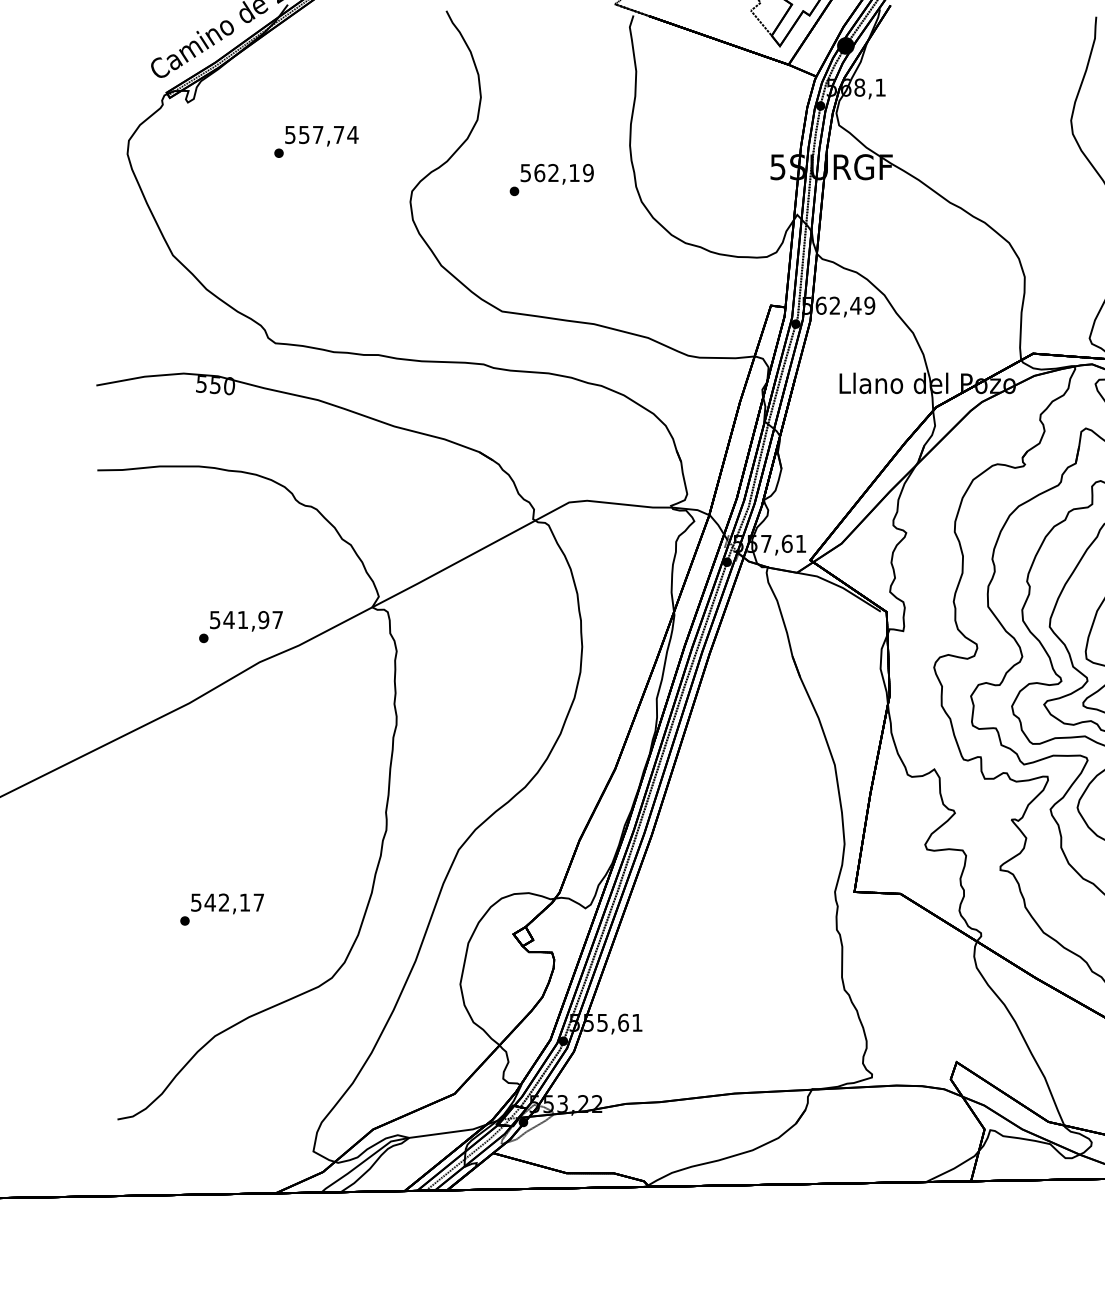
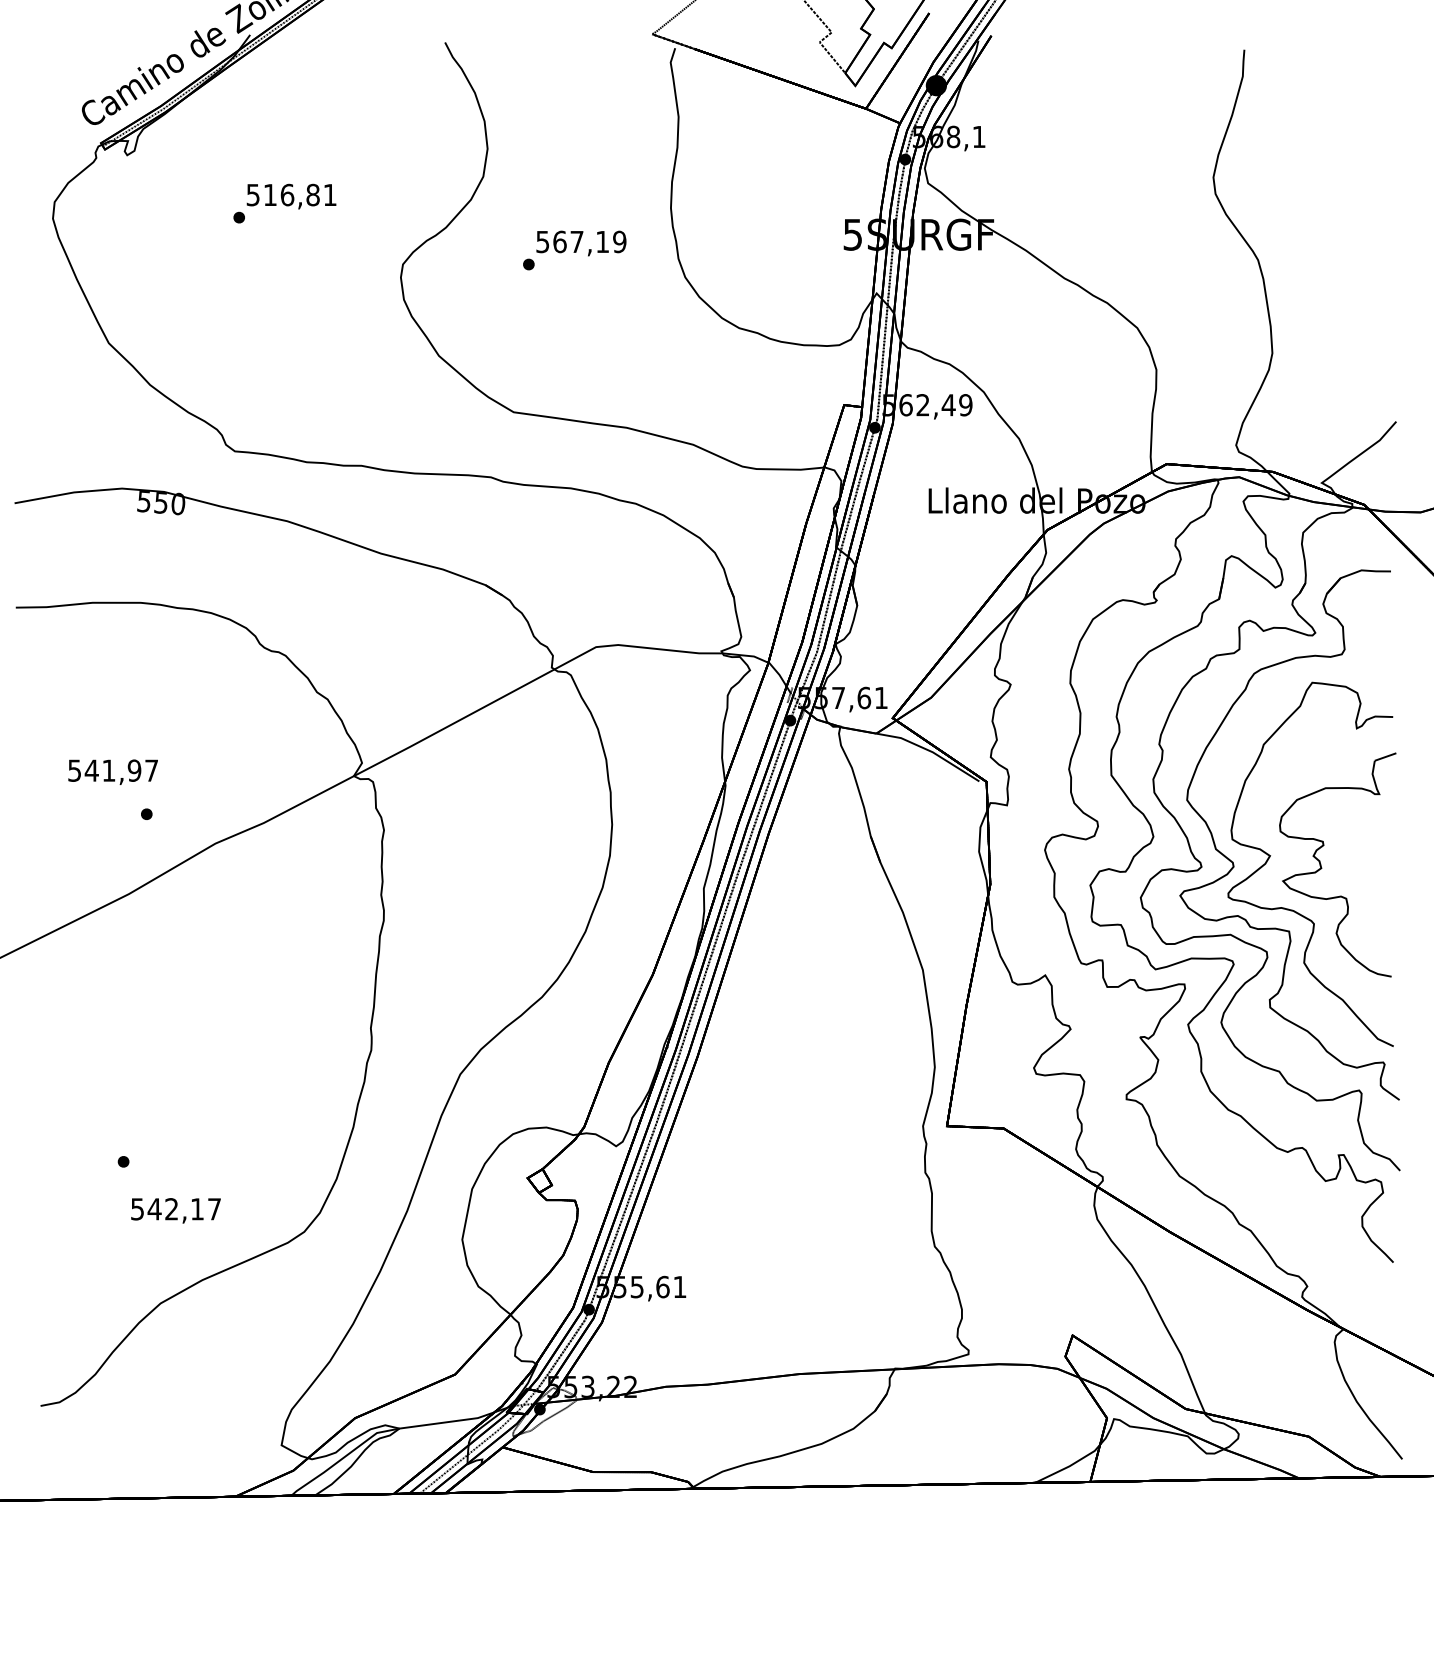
text: (328, 134) -> (300, 194), 557,74 -> 516,81
text: (553, 172) -> (576, 241), 562,19 -> 567,19
text: (245, 620) -> (112, 771), moved
text: (227, 903) -> (175, 1210), moved

